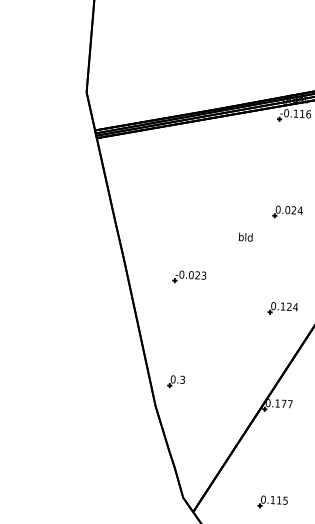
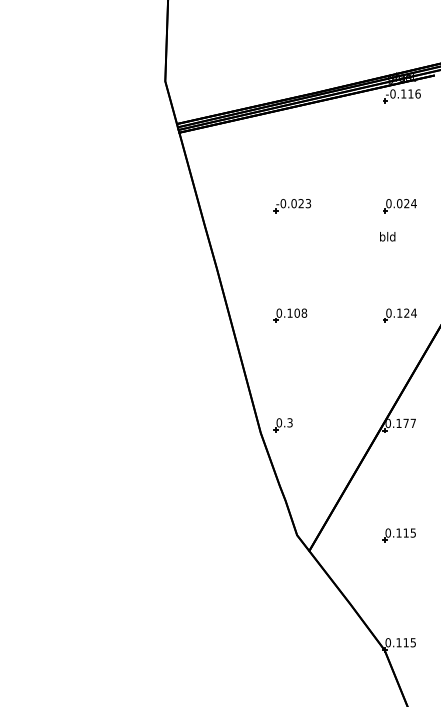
text: (245, 237) -> (387, 236), moved
part: (189, 277) -> (292, 206), moved
part: (186, 303) -> (290, 315), added
part: (175, 381) -> (282, 425), moved

